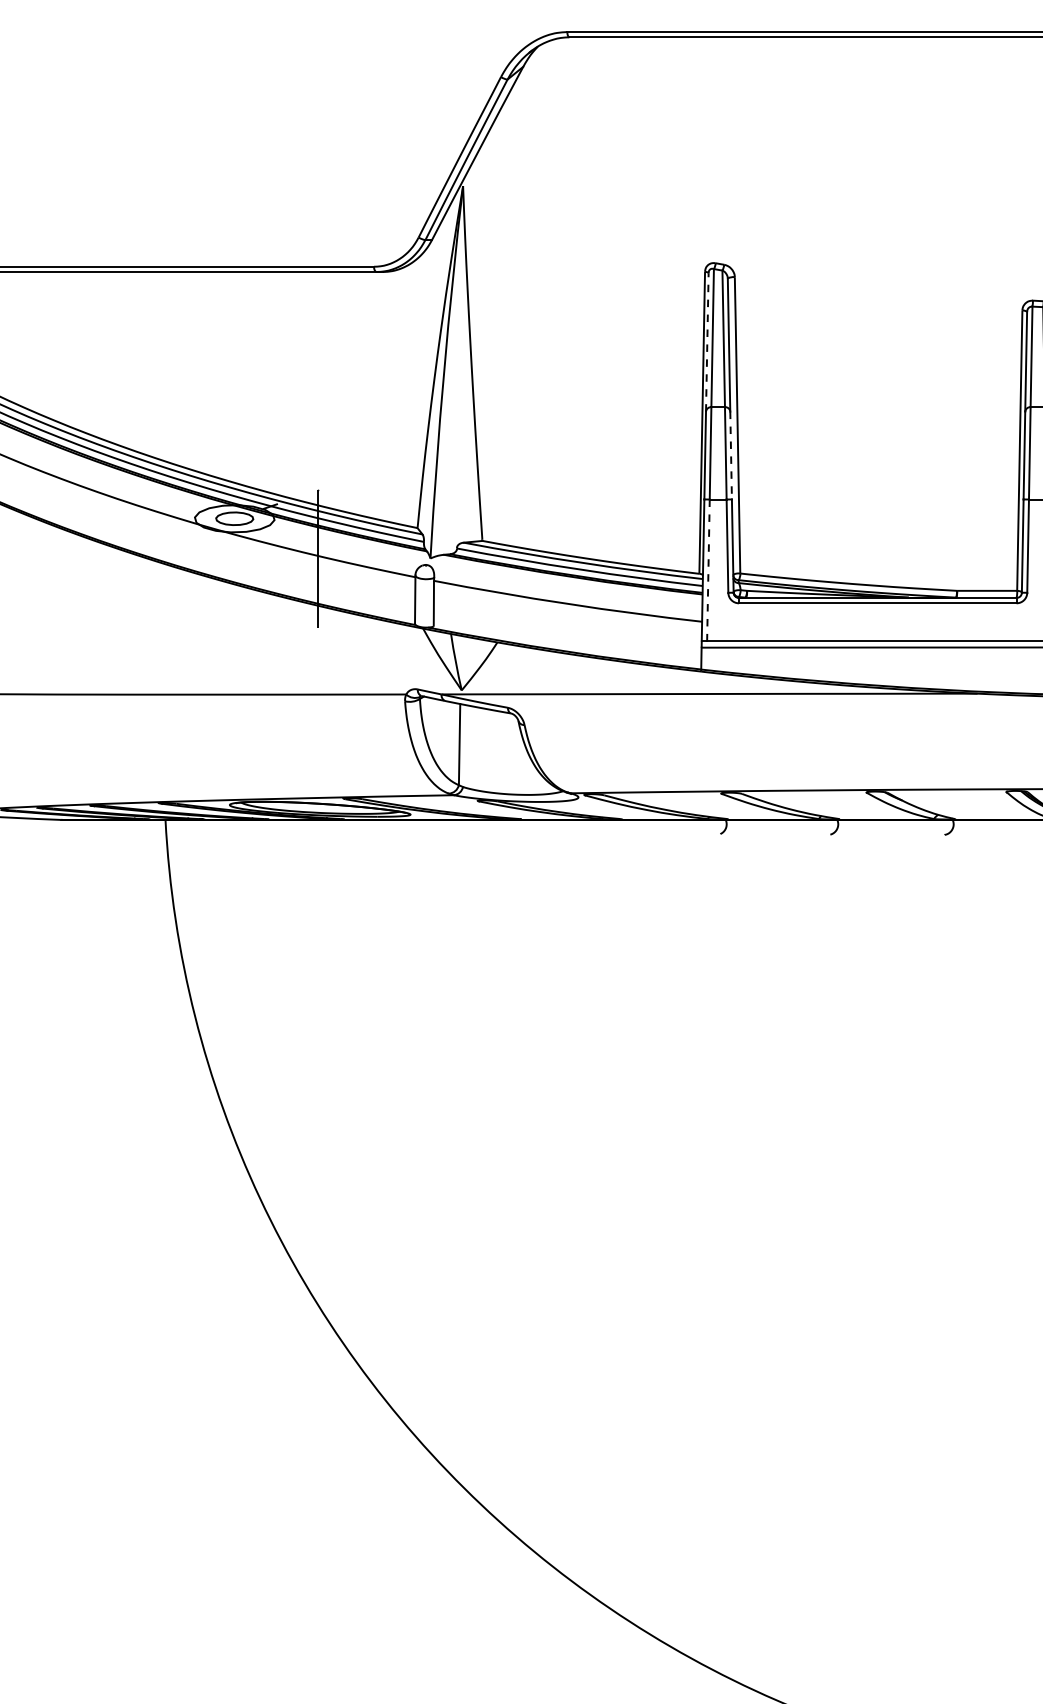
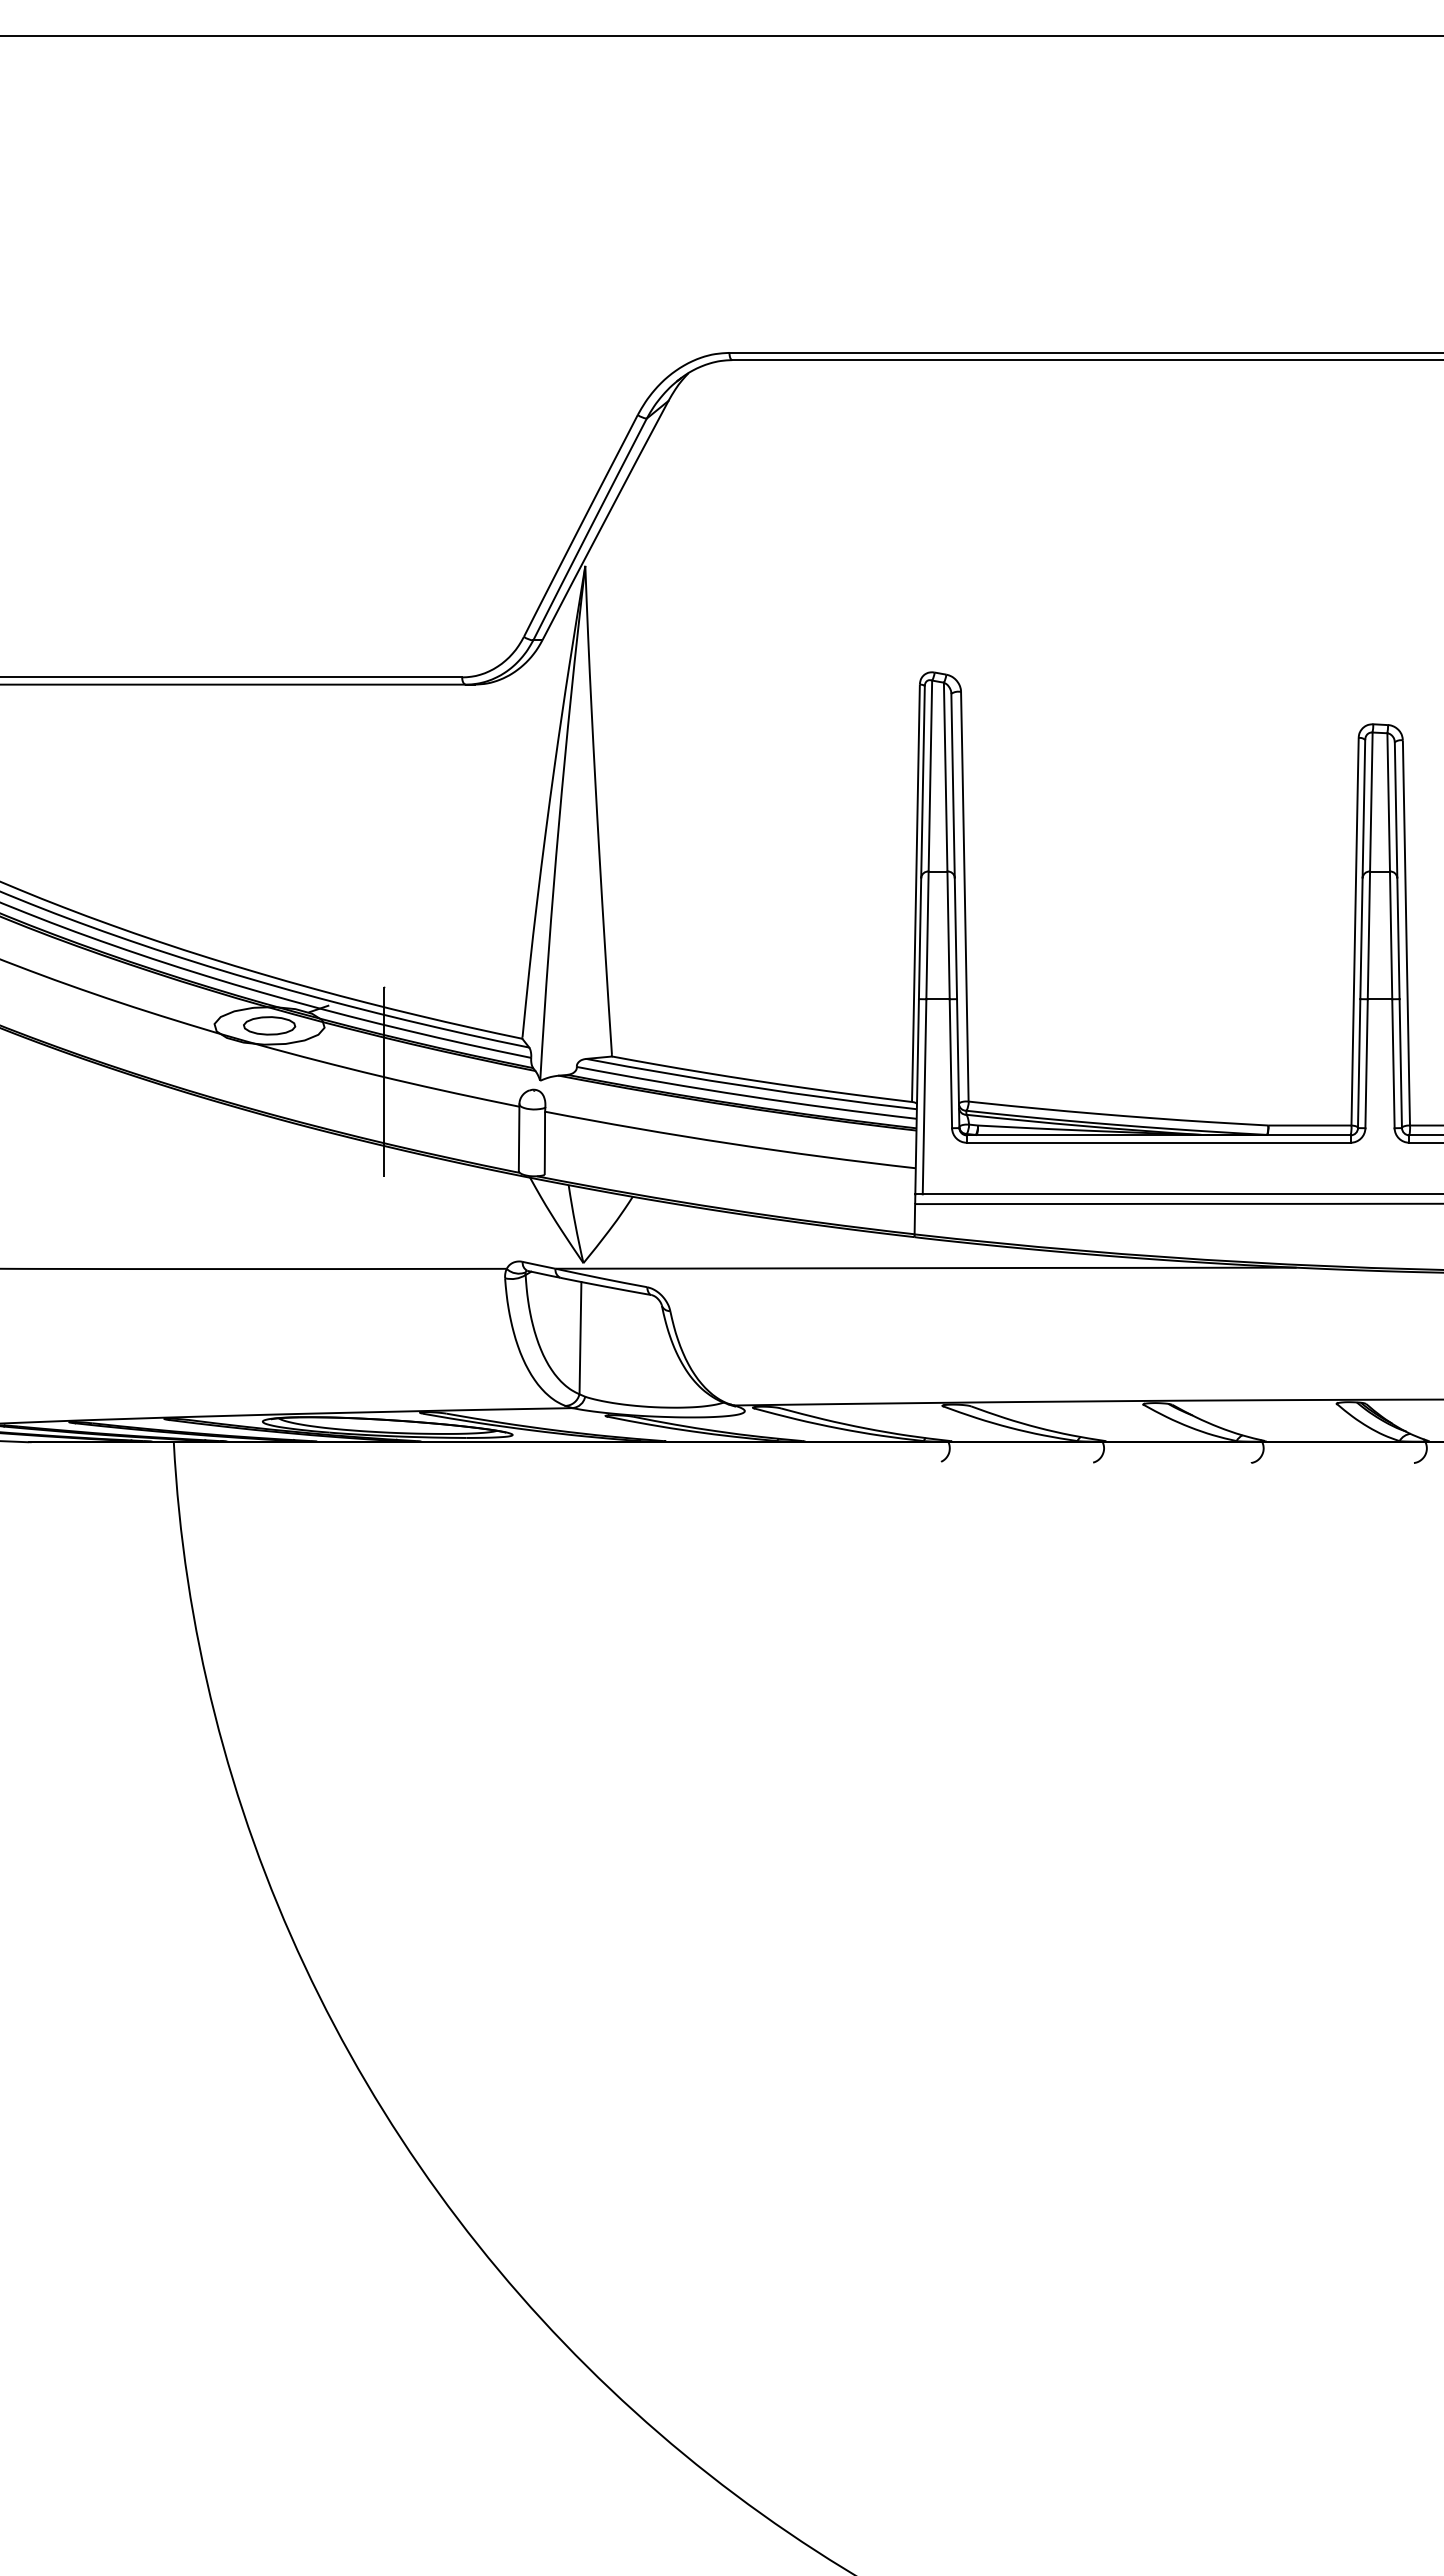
line: (707, 342) -> (923, 782), dashed -> solid
line: (730, 455) -> (955, 938), dashed -> solid
line: (708, 569) -> (924, 1096), dashed -> solid

